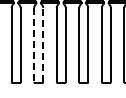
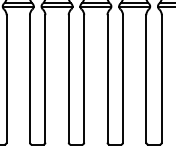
line: (43, 44) -> (84, 78), dashed -> solid
line: (34, 45) -> (69, 79), dashed -> solid

